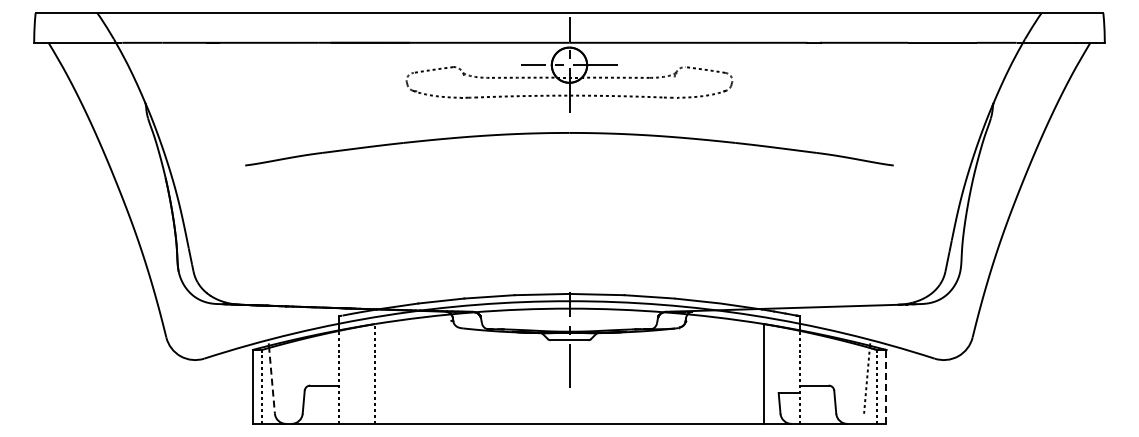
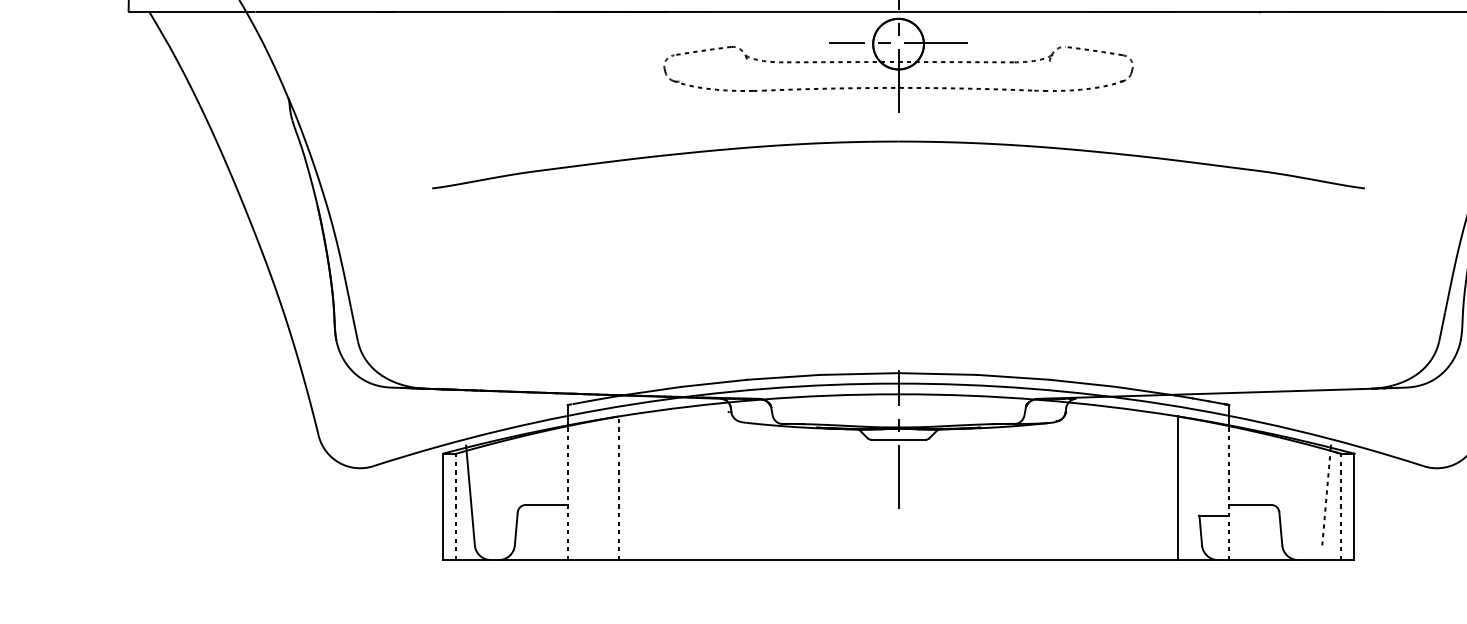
line: (271, 380) -> (469, 497), dashed -> solid
line: (886, 386) -> (1354, 506), dashed -> solid

